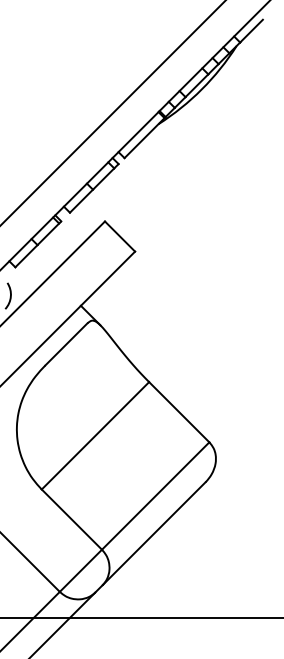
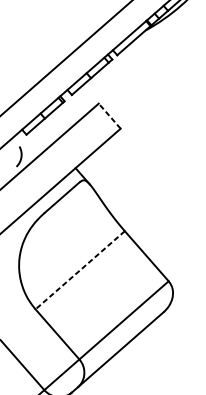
line: (119, 236) -> (109, 116), solid -> dashed
line: (95, 435) -> (80, 270), solid -> dashed

